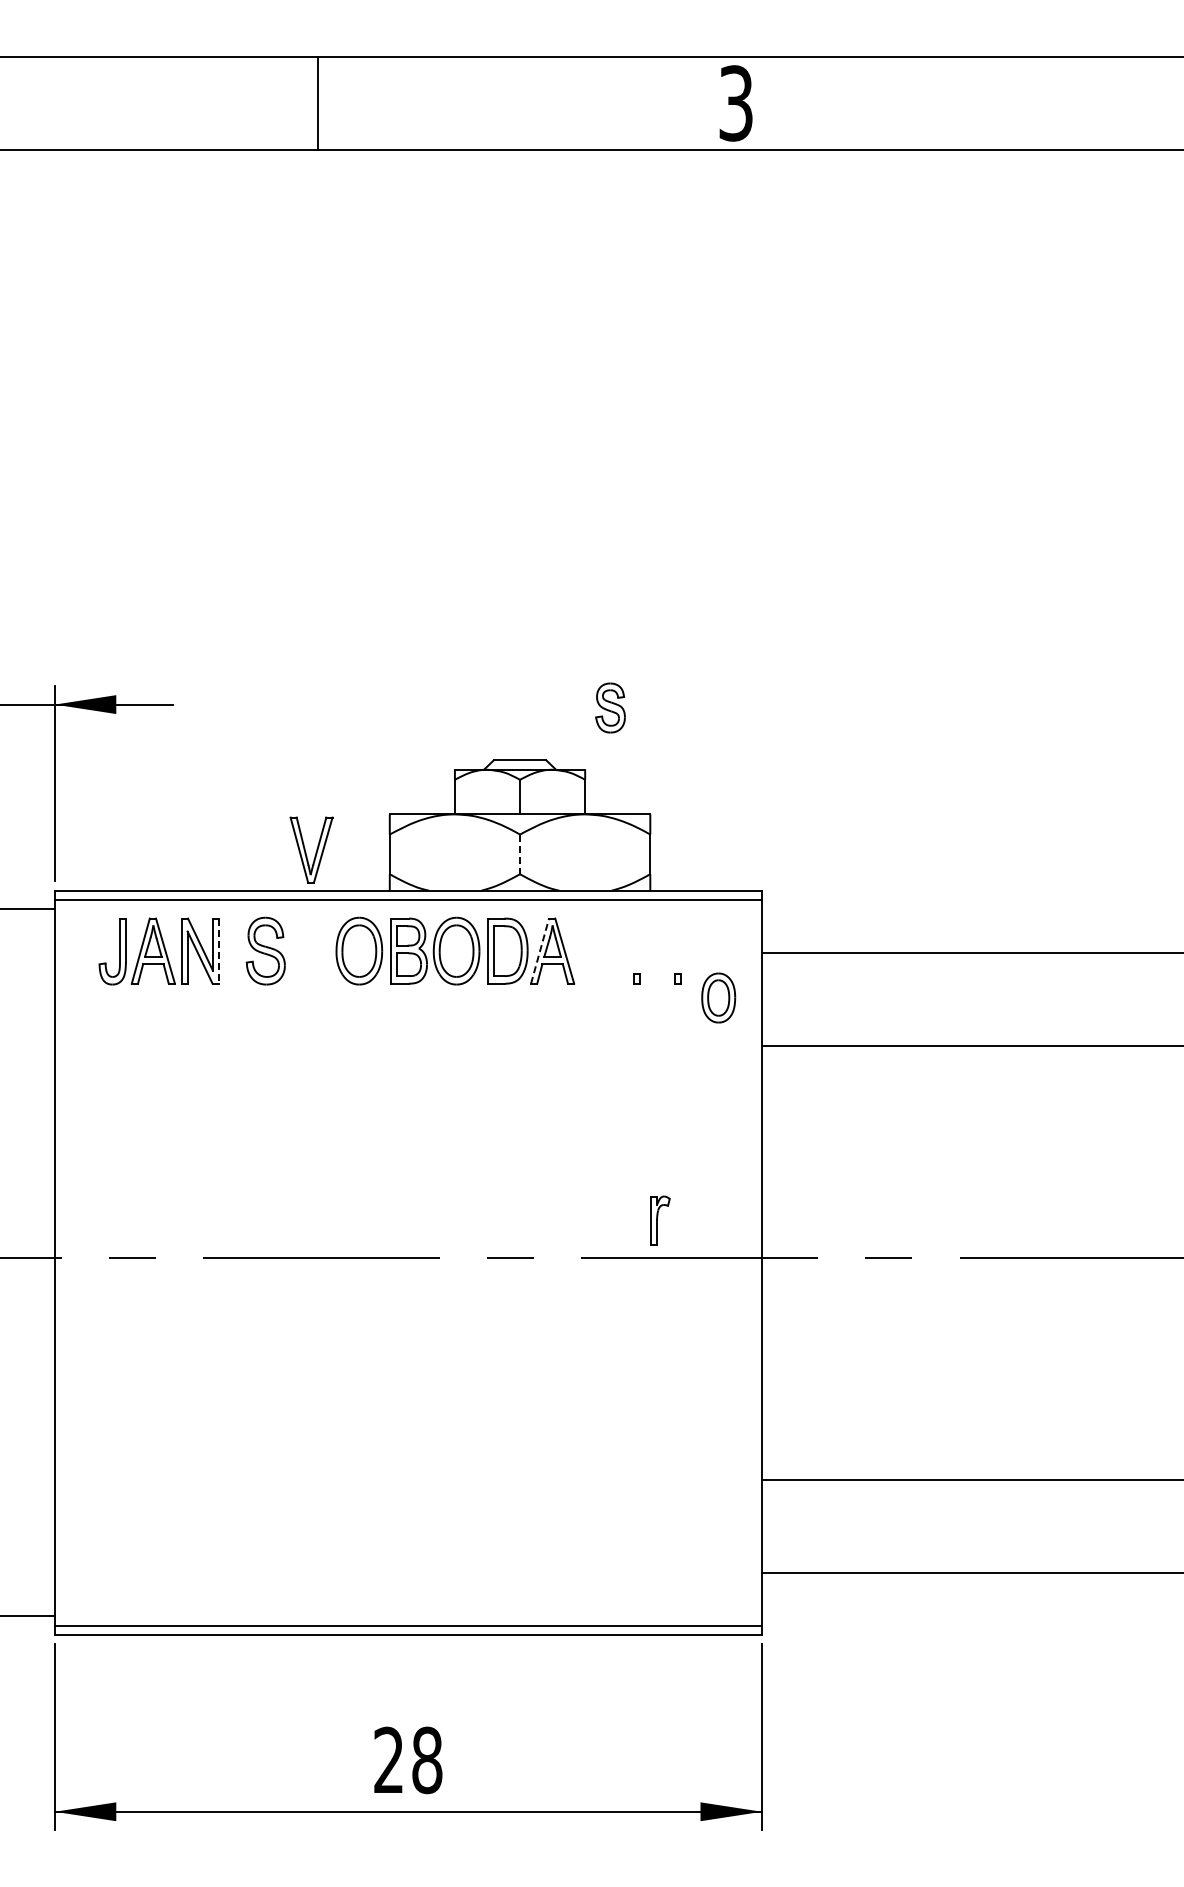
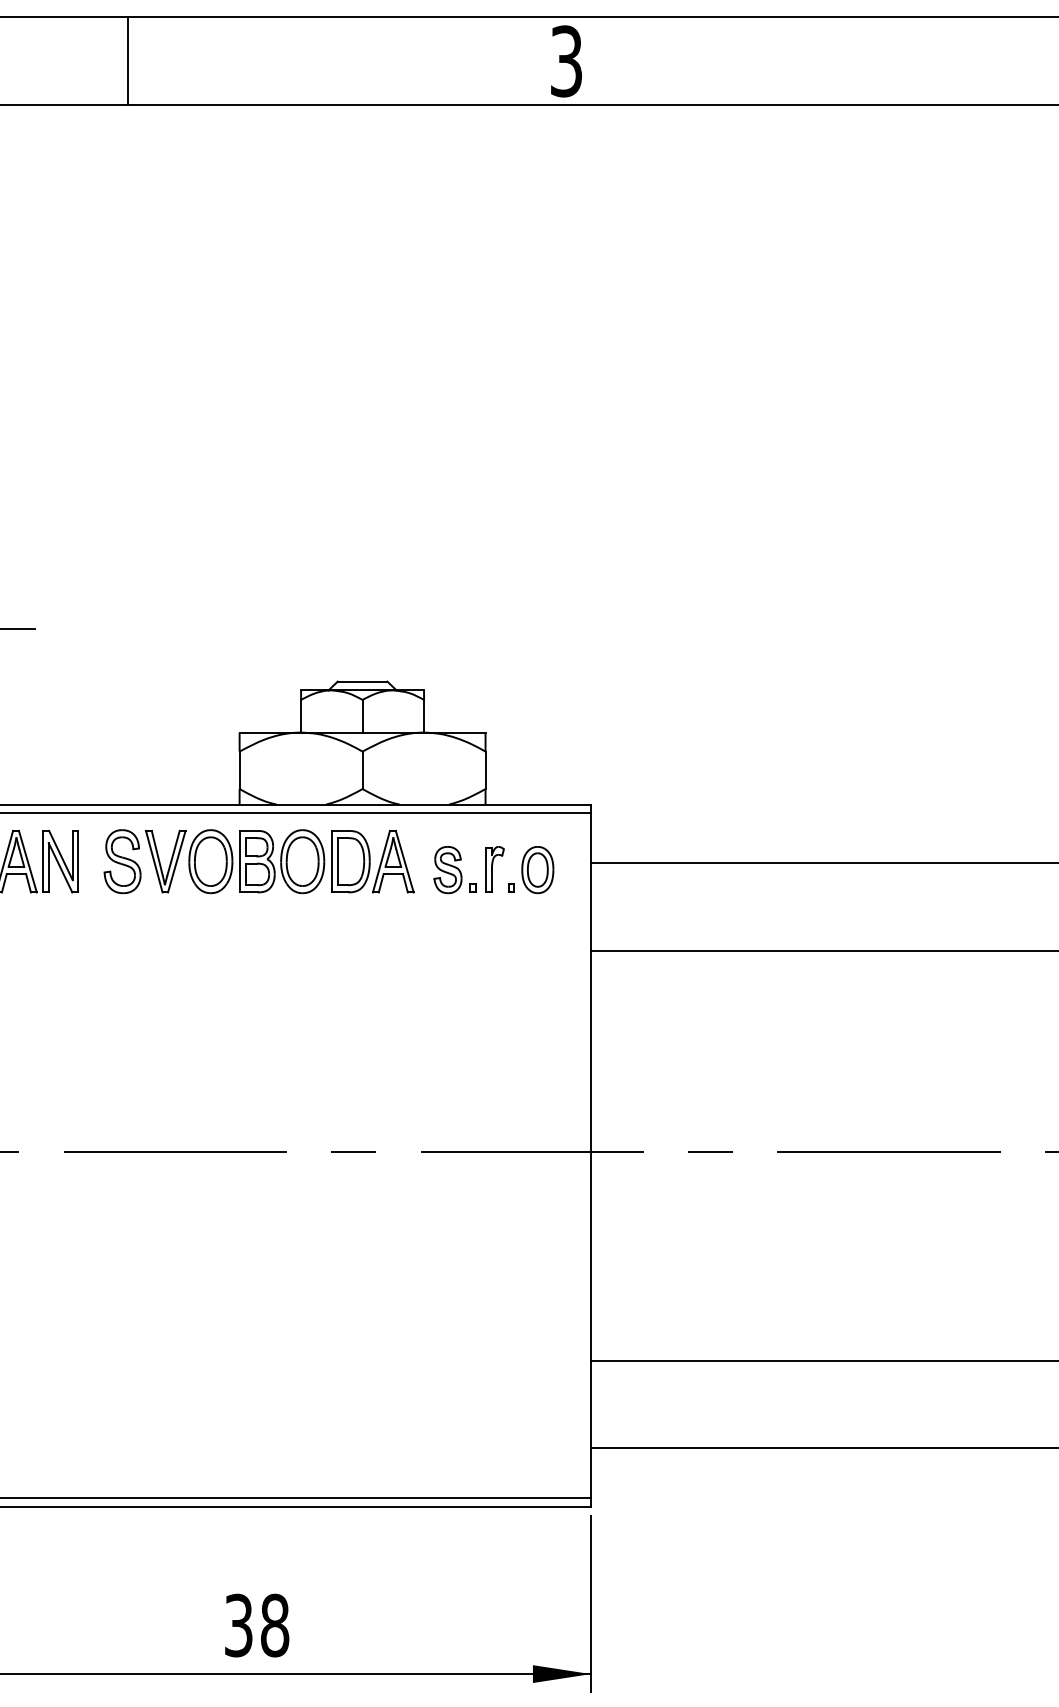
line: (317, 102) -> (127, 60), moved
part: (610, 707) -> (447, 869), moved
part: (311, 849) -> (165, 861), moved
line: (520, 854) -> (363, 770), dashed -> solid
line: (218, 951) -> (77, 861), dashed -> solid
line: (540, 951) -> (381, 861), dashed -> solid
part: (718, 997) -> (537, 869), moved
part: (660, 1220) -> (495, 869), moved
text: (388, 1760) -> (238, 1625), 28 -> 38

